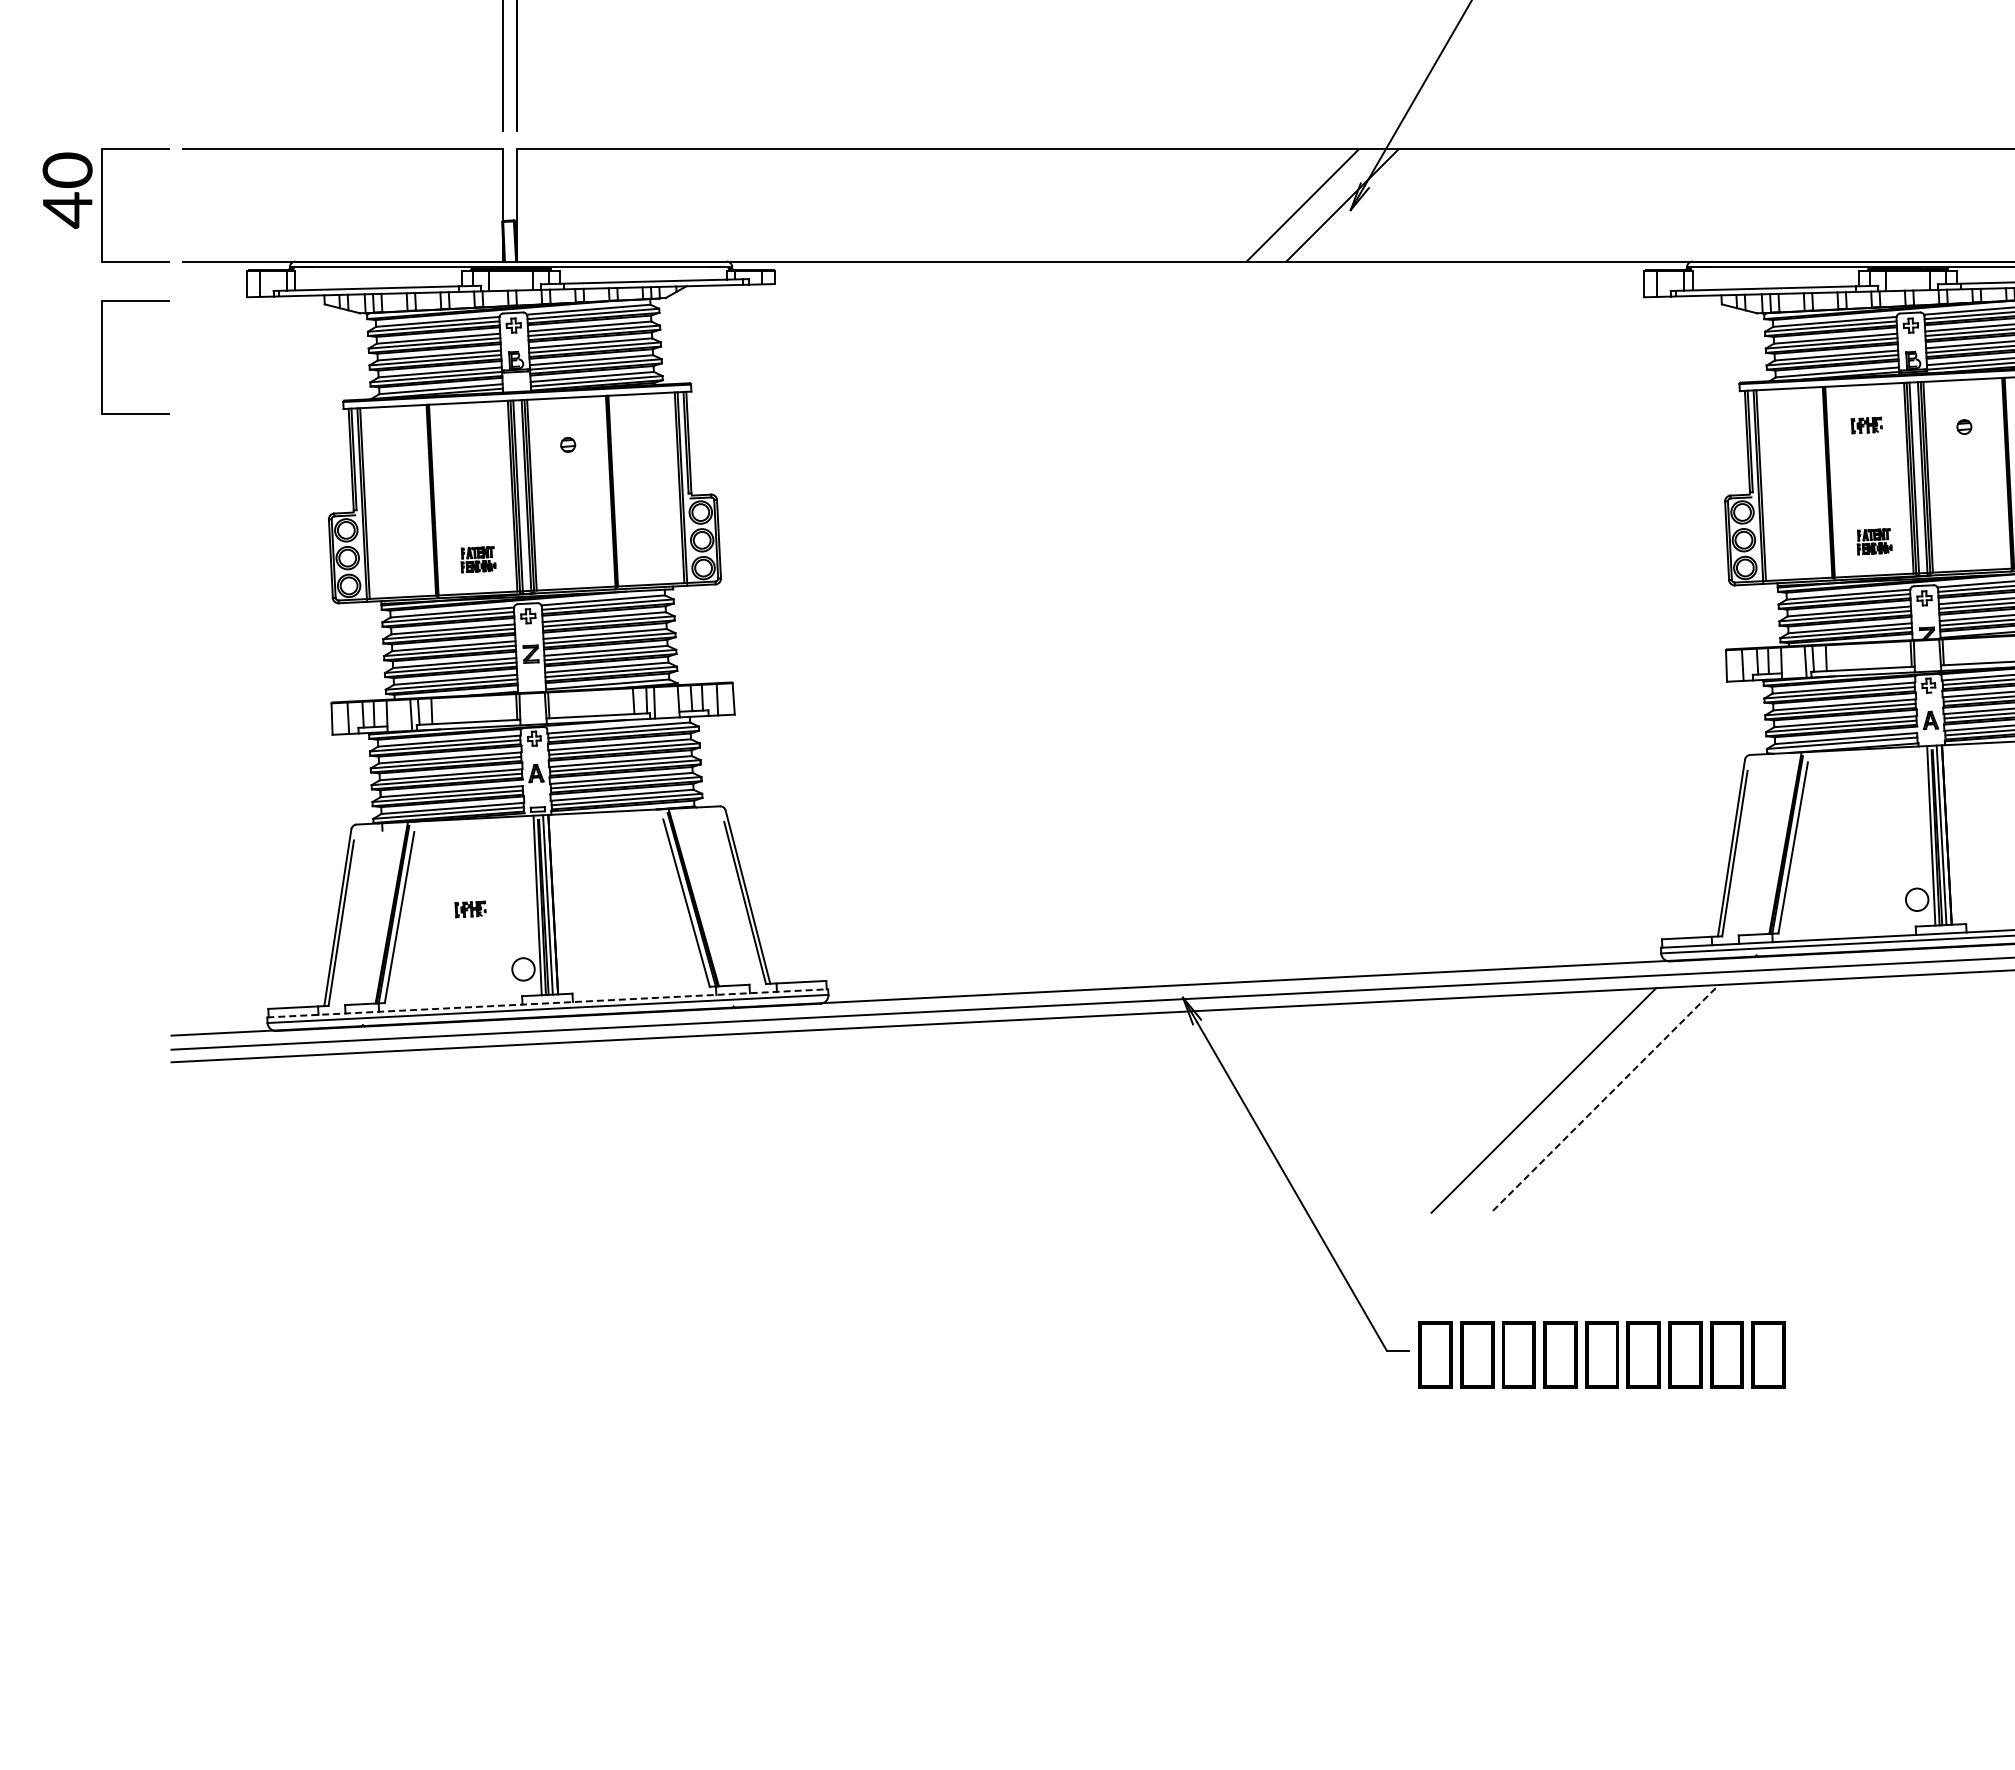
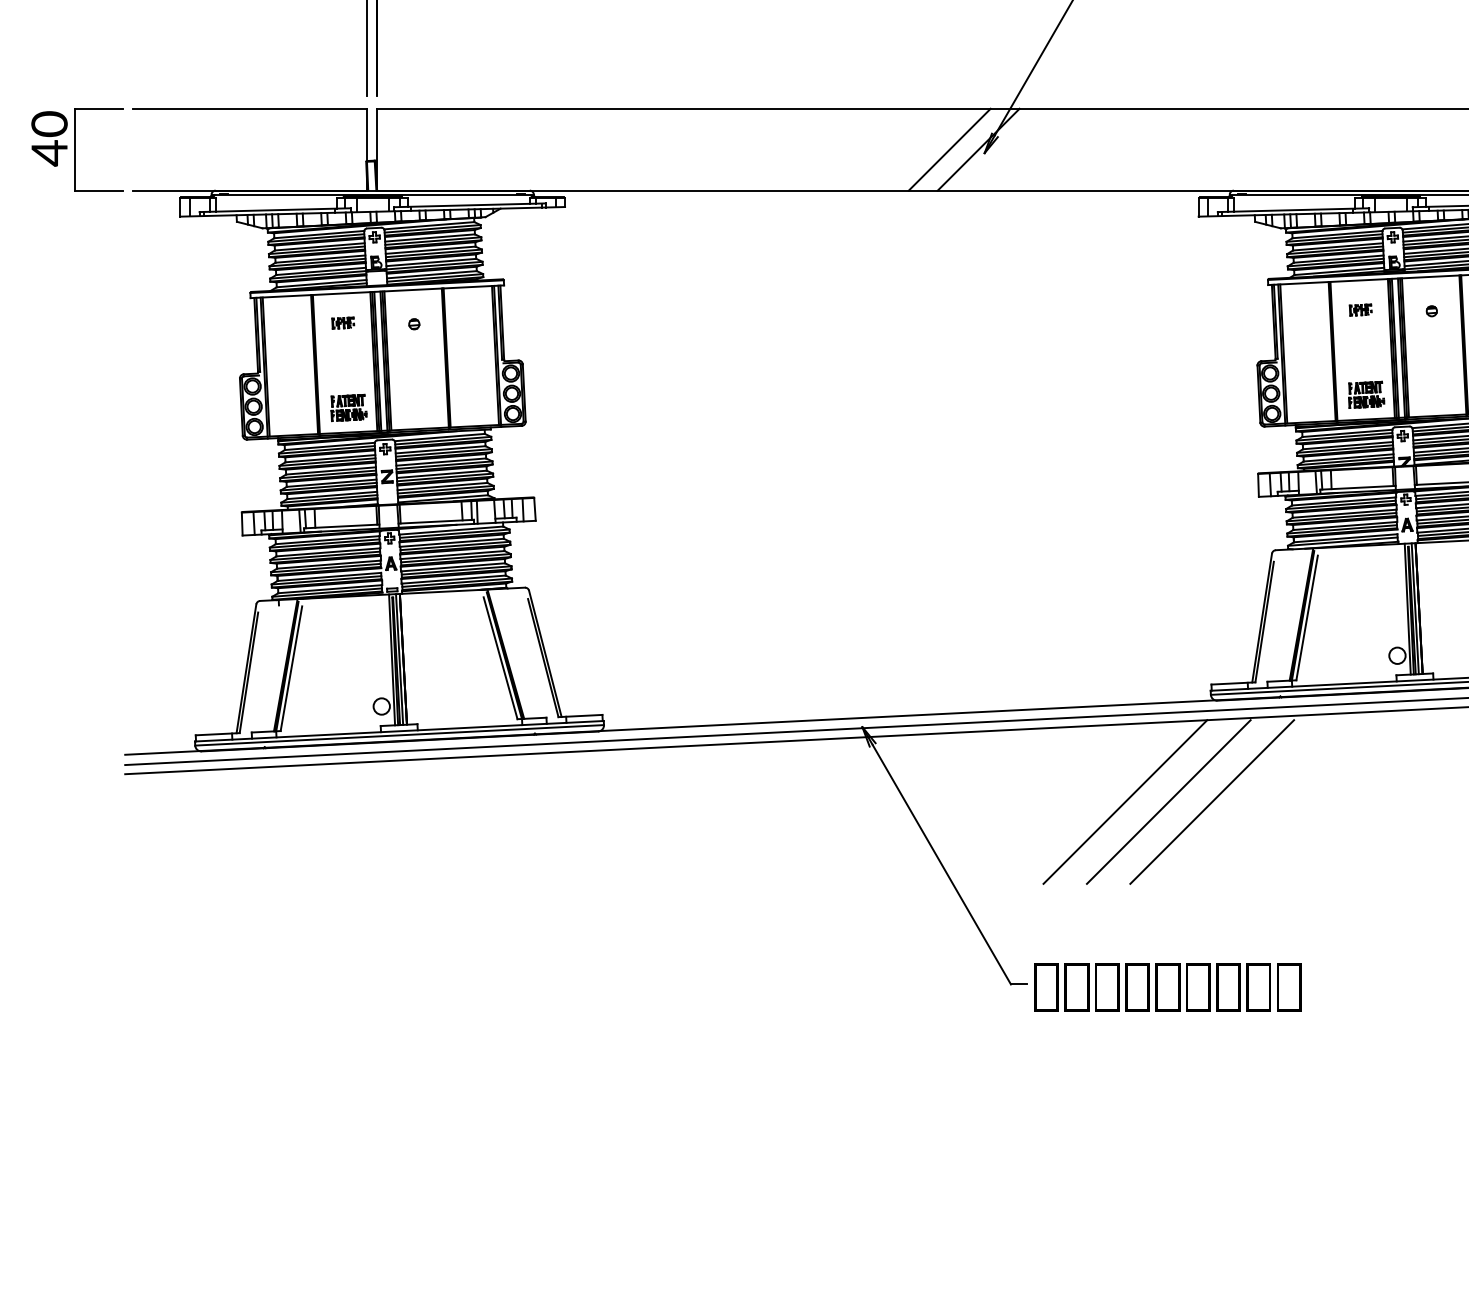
part: (102, 357) -> (74, 260), removed
part: (1874, 541) -> (1366, 394), size x1.43
part: (478, 559) -> (348, 407), size x1.43
part: (470, 909) -> (343, 323), moved
line: (547, 1003) -> (399, 731), dashed -> solid
line: (1603, 1100) -> (1168, 802), dashed -> solid
line: (1662, 1100) -> (1211, 802), added

